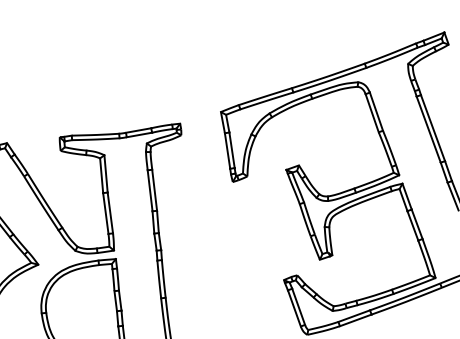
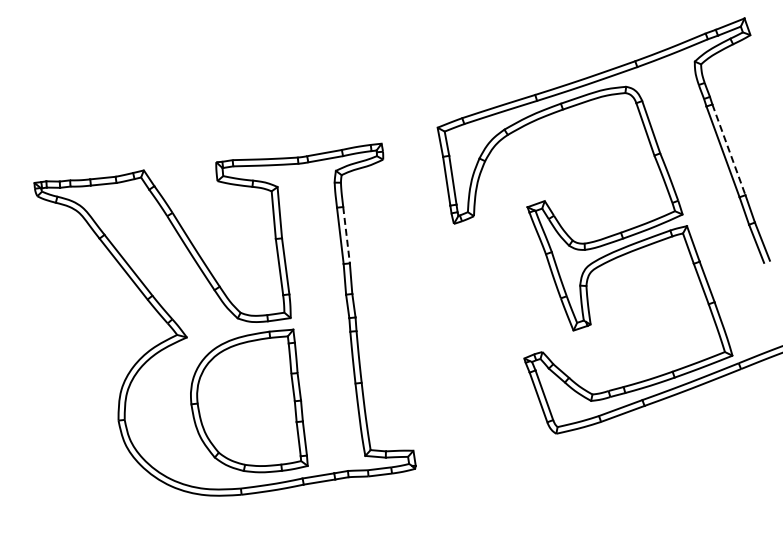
line: (433, 128) -> (729, 150), solid -> dashed
line: (154, 190) -> (346, 235), solid -> dashed

